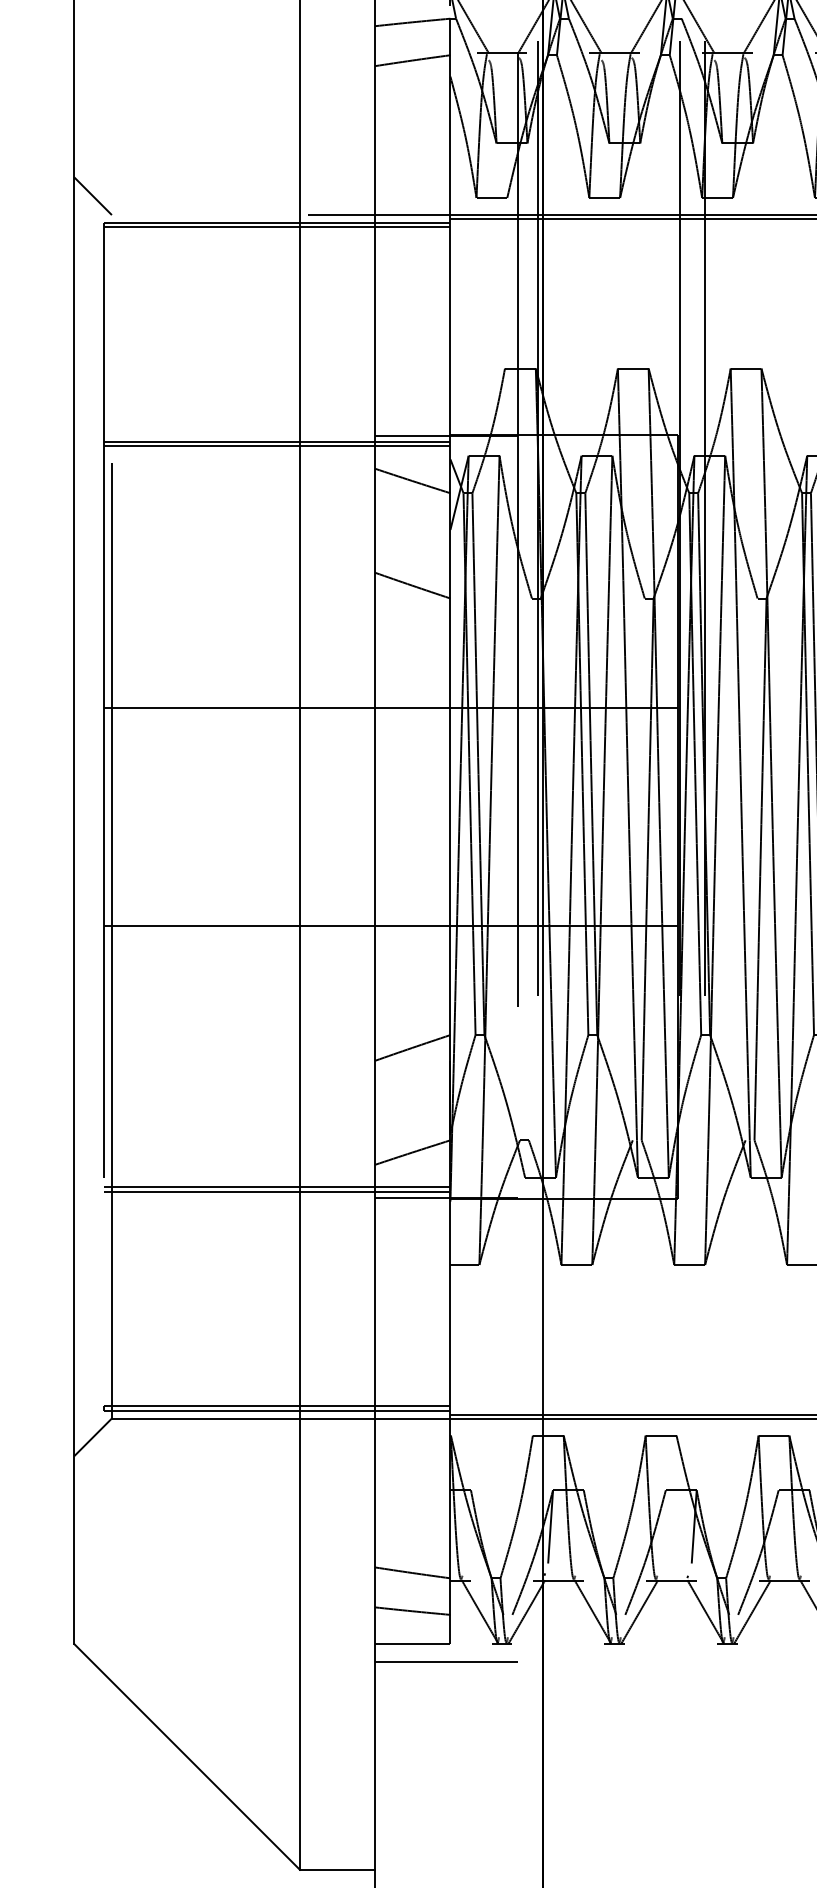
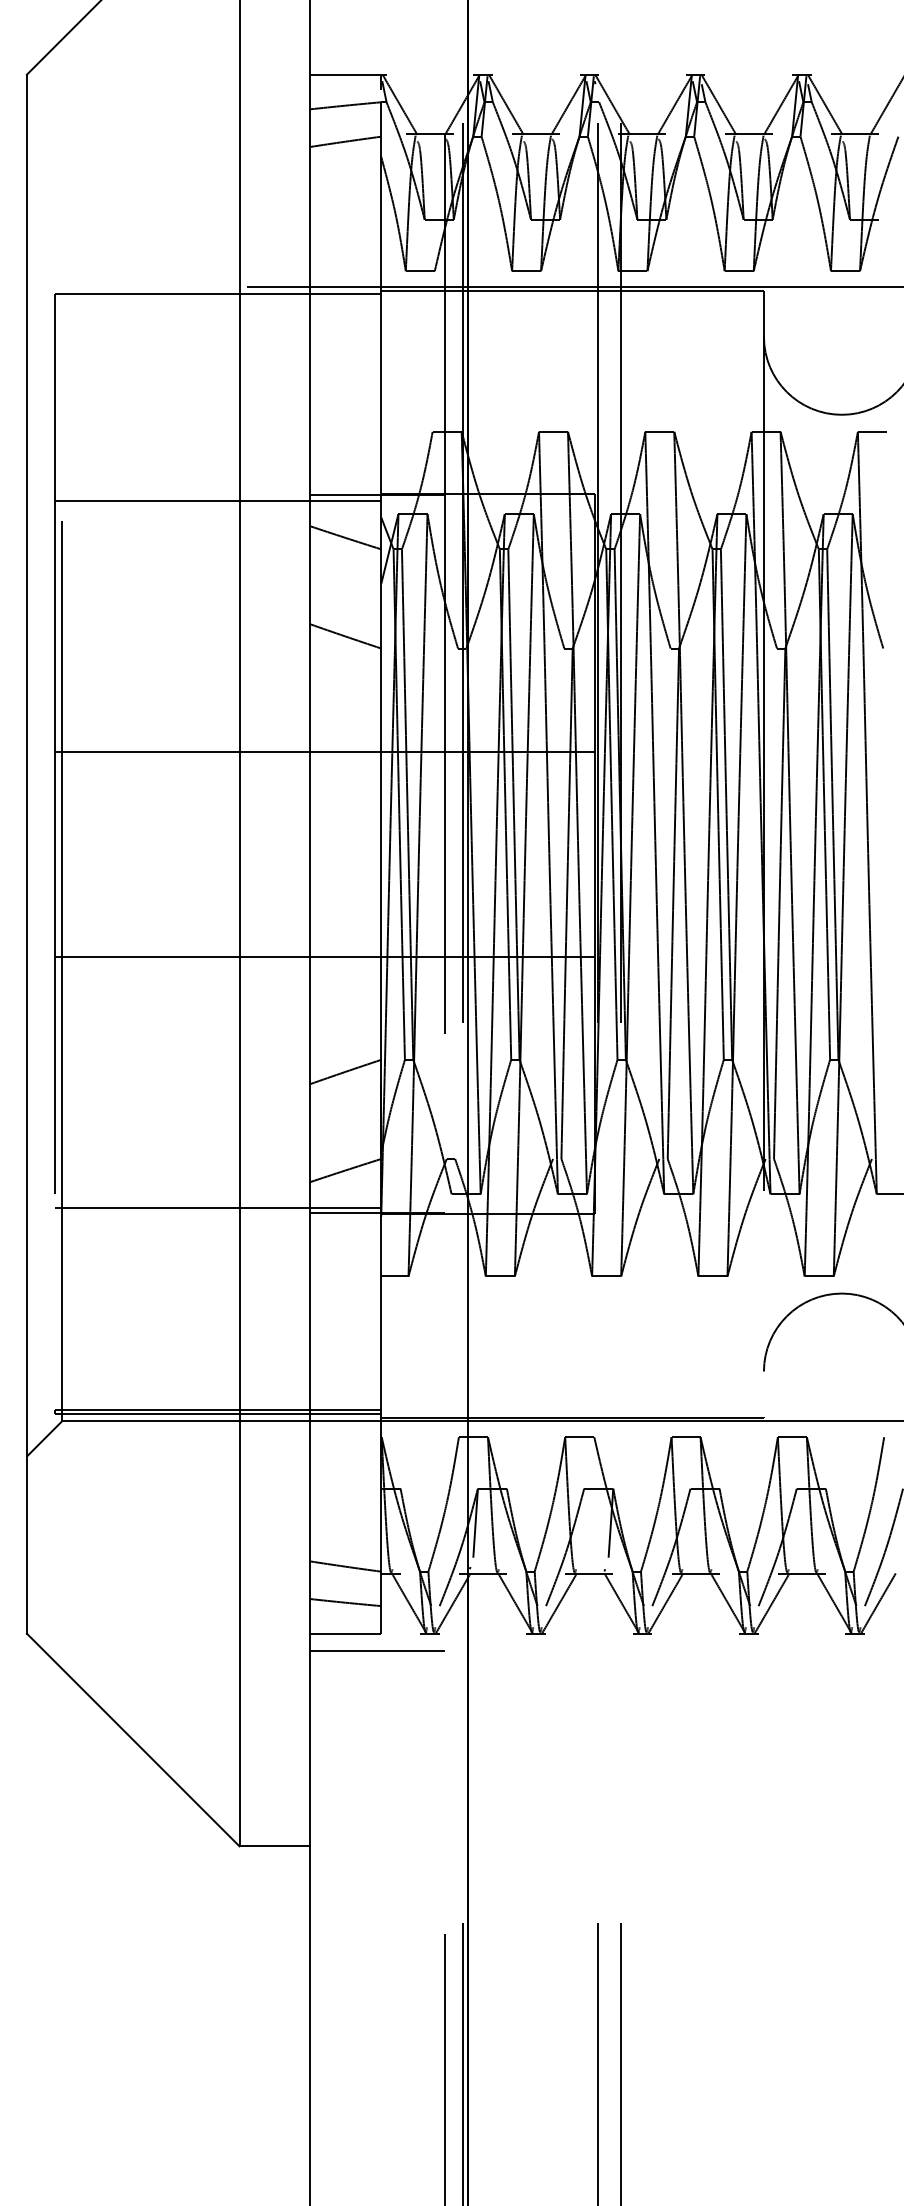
line: (93, 196) -> (44, 269), removed
line: (277, 226) -> (218, 298), removed
line: (277, 445) -> (218, 504), removed
line: (277, 1187) -> (218, 1203), removed

